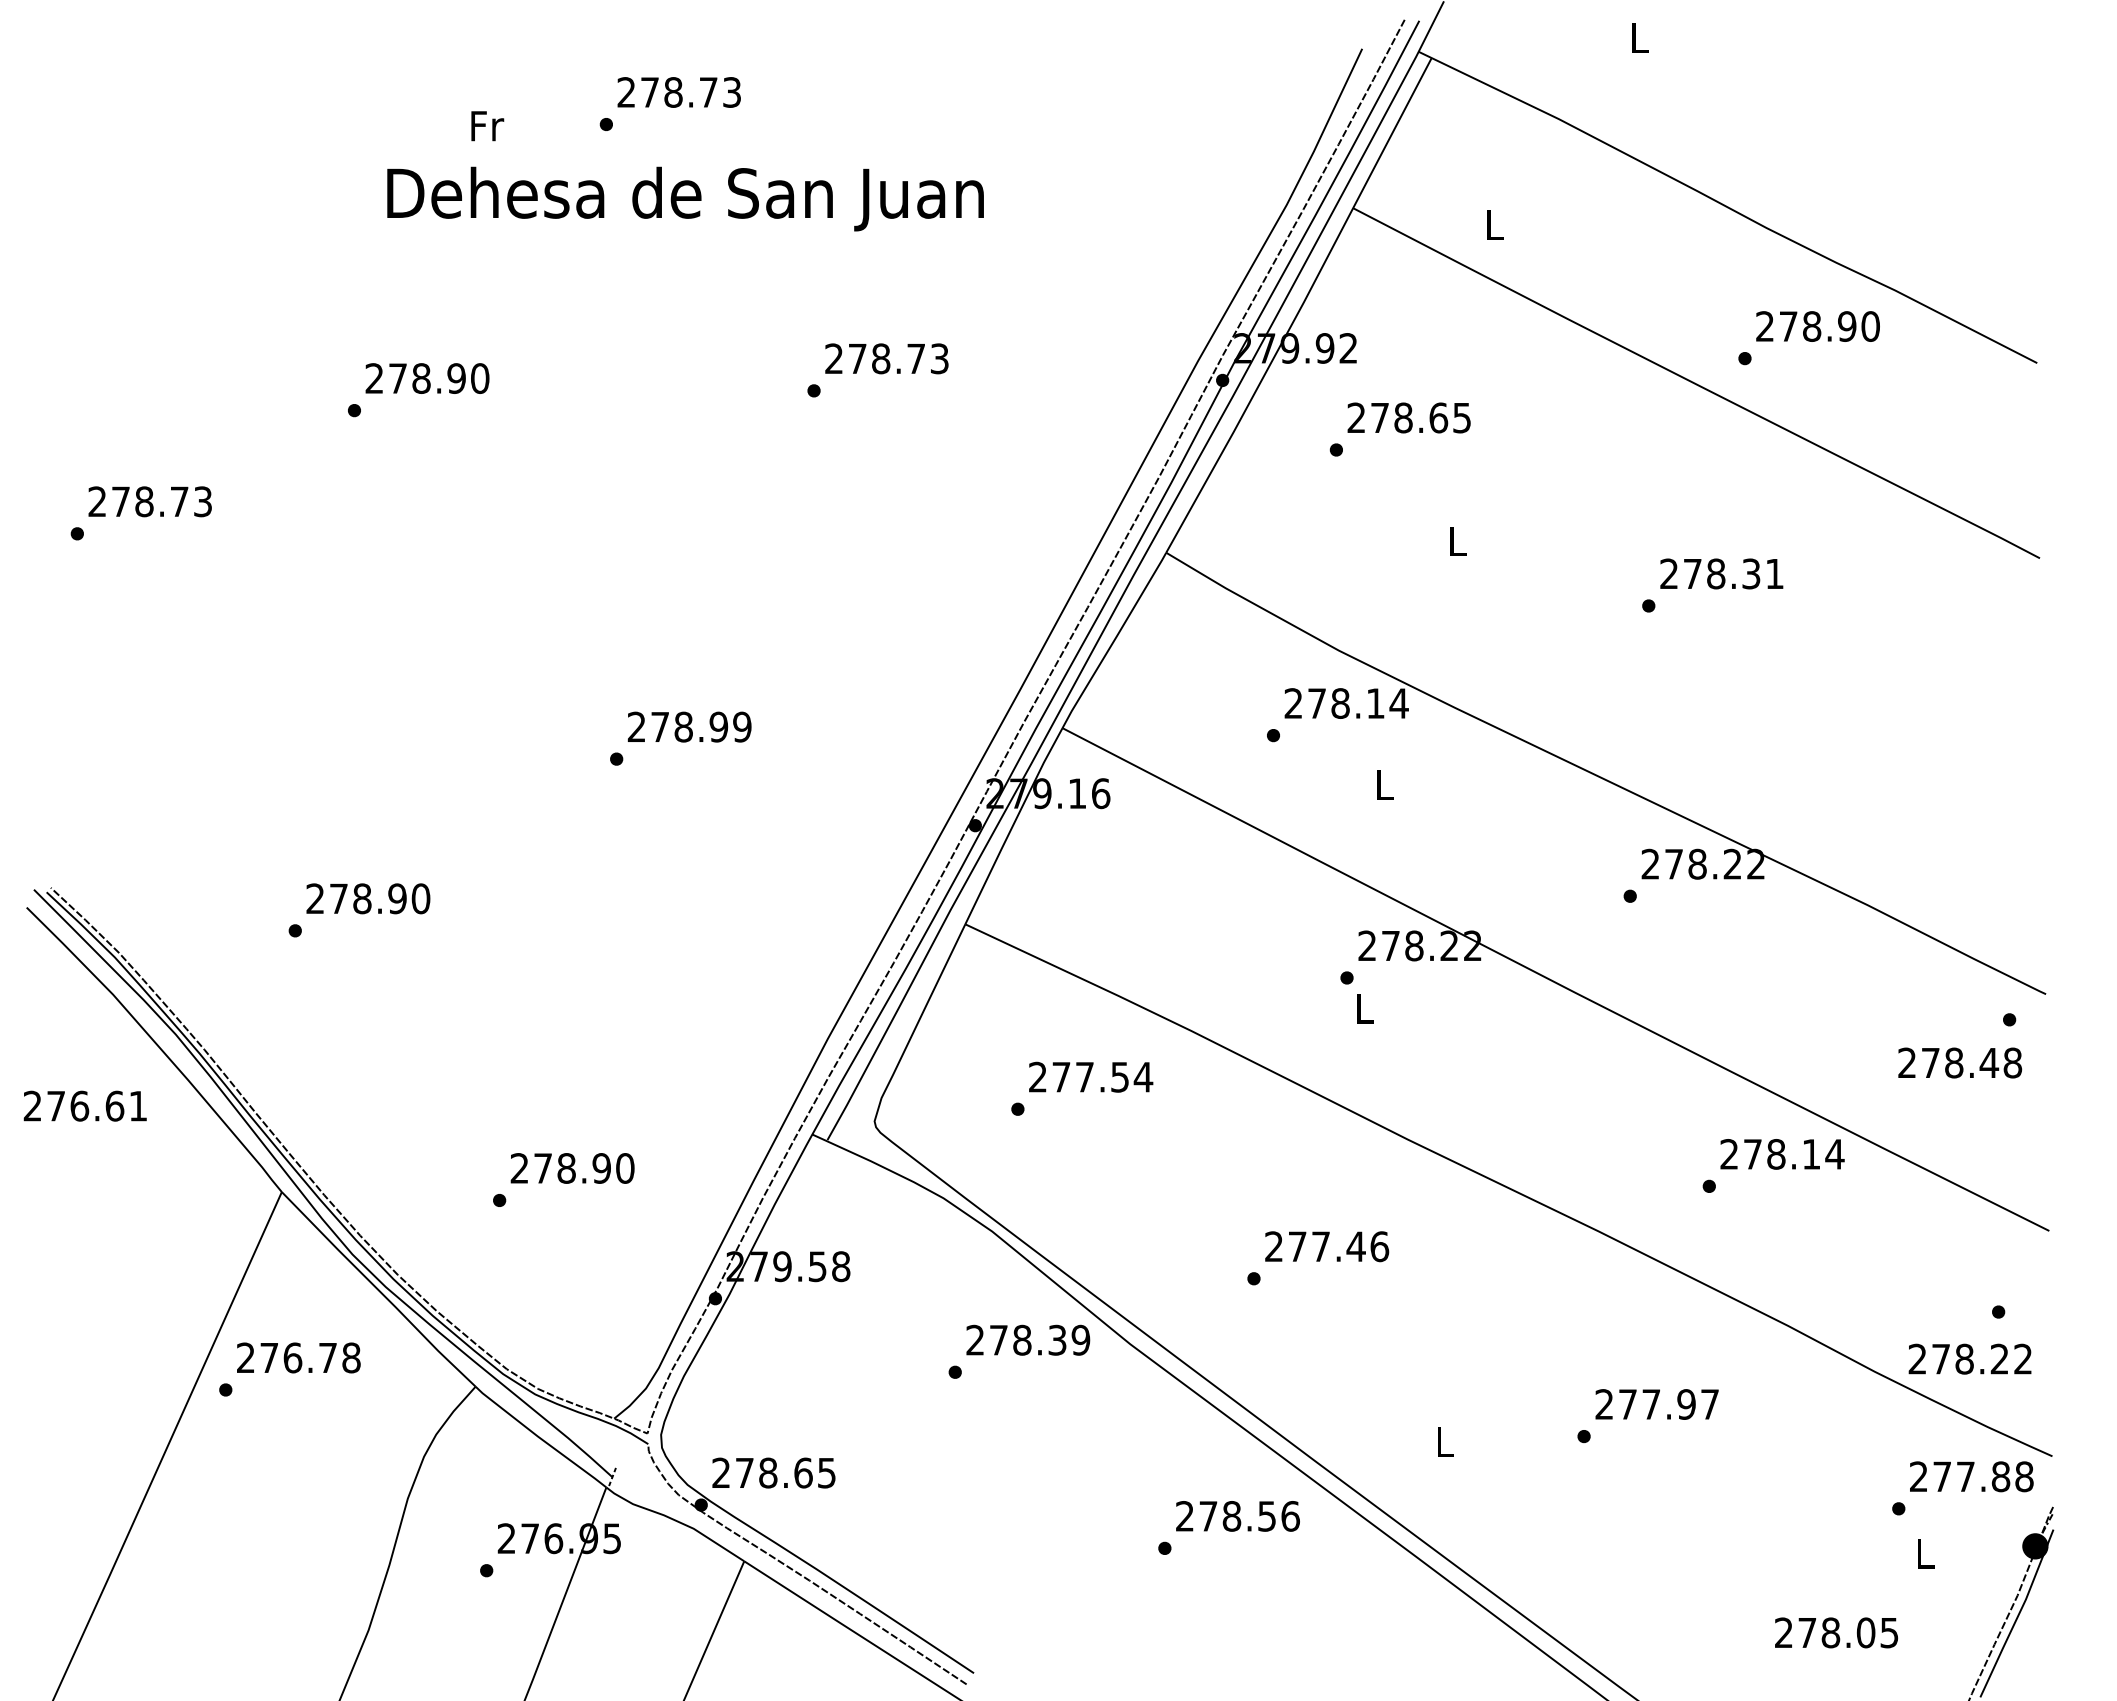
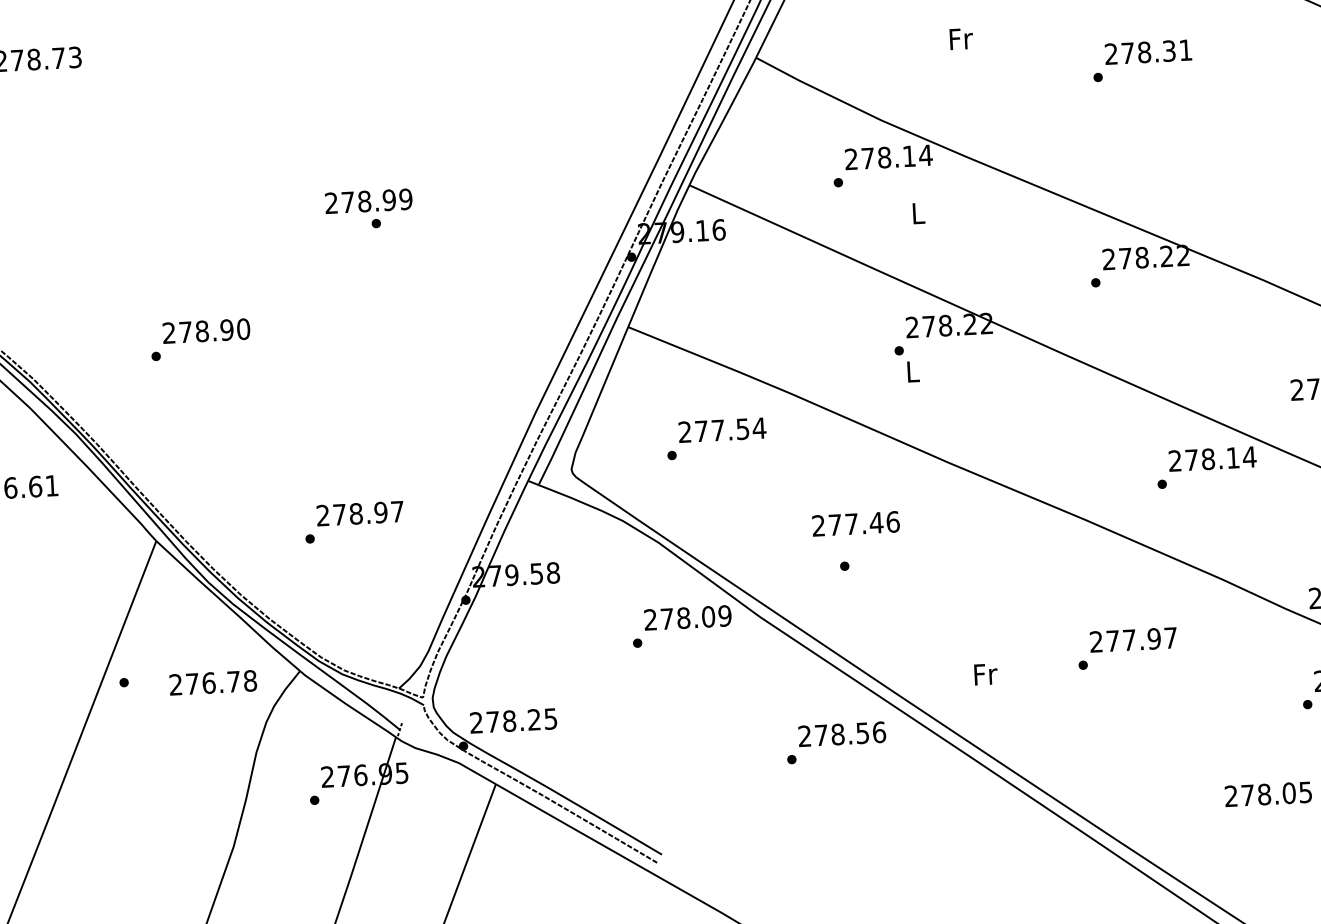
text: (1458, 541) -> (961, 39), L -> Fr
text: (689, 726) -> (368, 200), moved
text: (625, 1168) -> (397, 511), 278.90 -> 278.97
text: (1327, 1246) -> (856, 523), moved
text: (1057, 1339) -> (708, 616), 278.39 -> 278.09
text: (298, 1357) -> (212, 682), moved
text: (1445, 1442) -> (985, 674), L -> Fr
text: (803, 1472) -> (534, 719), 278.65 -> 278.25

